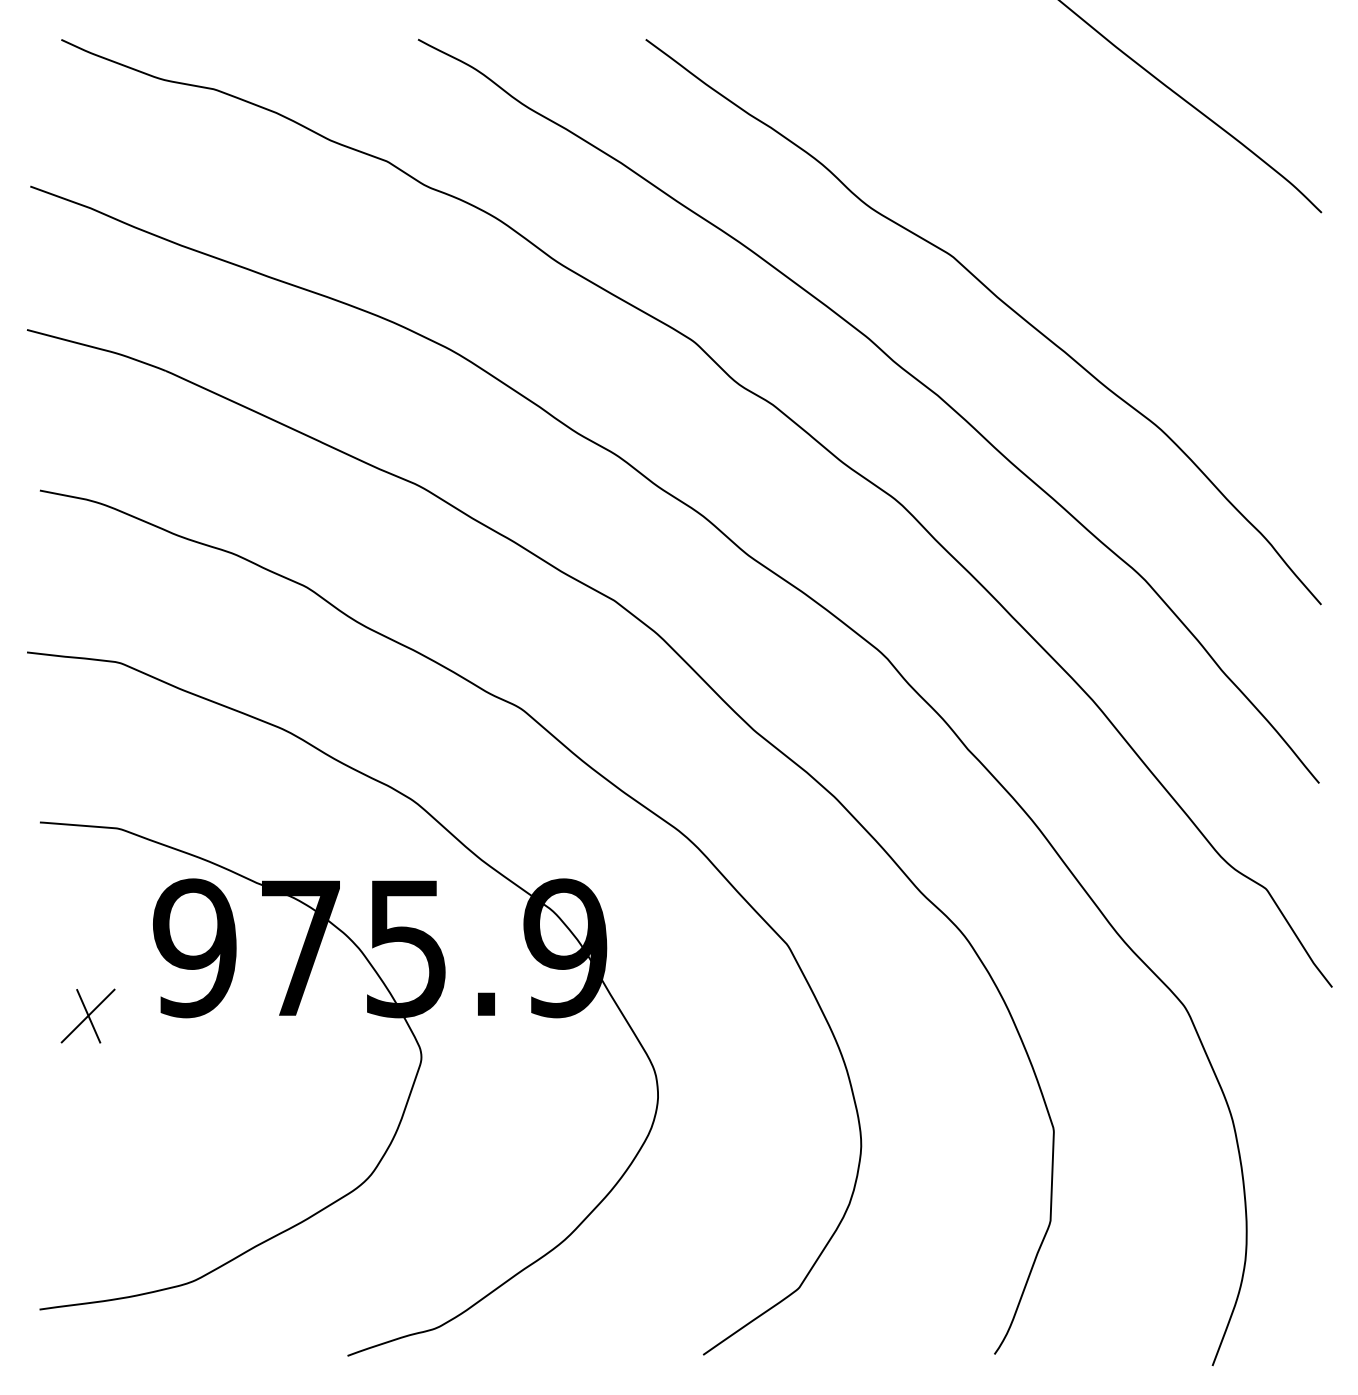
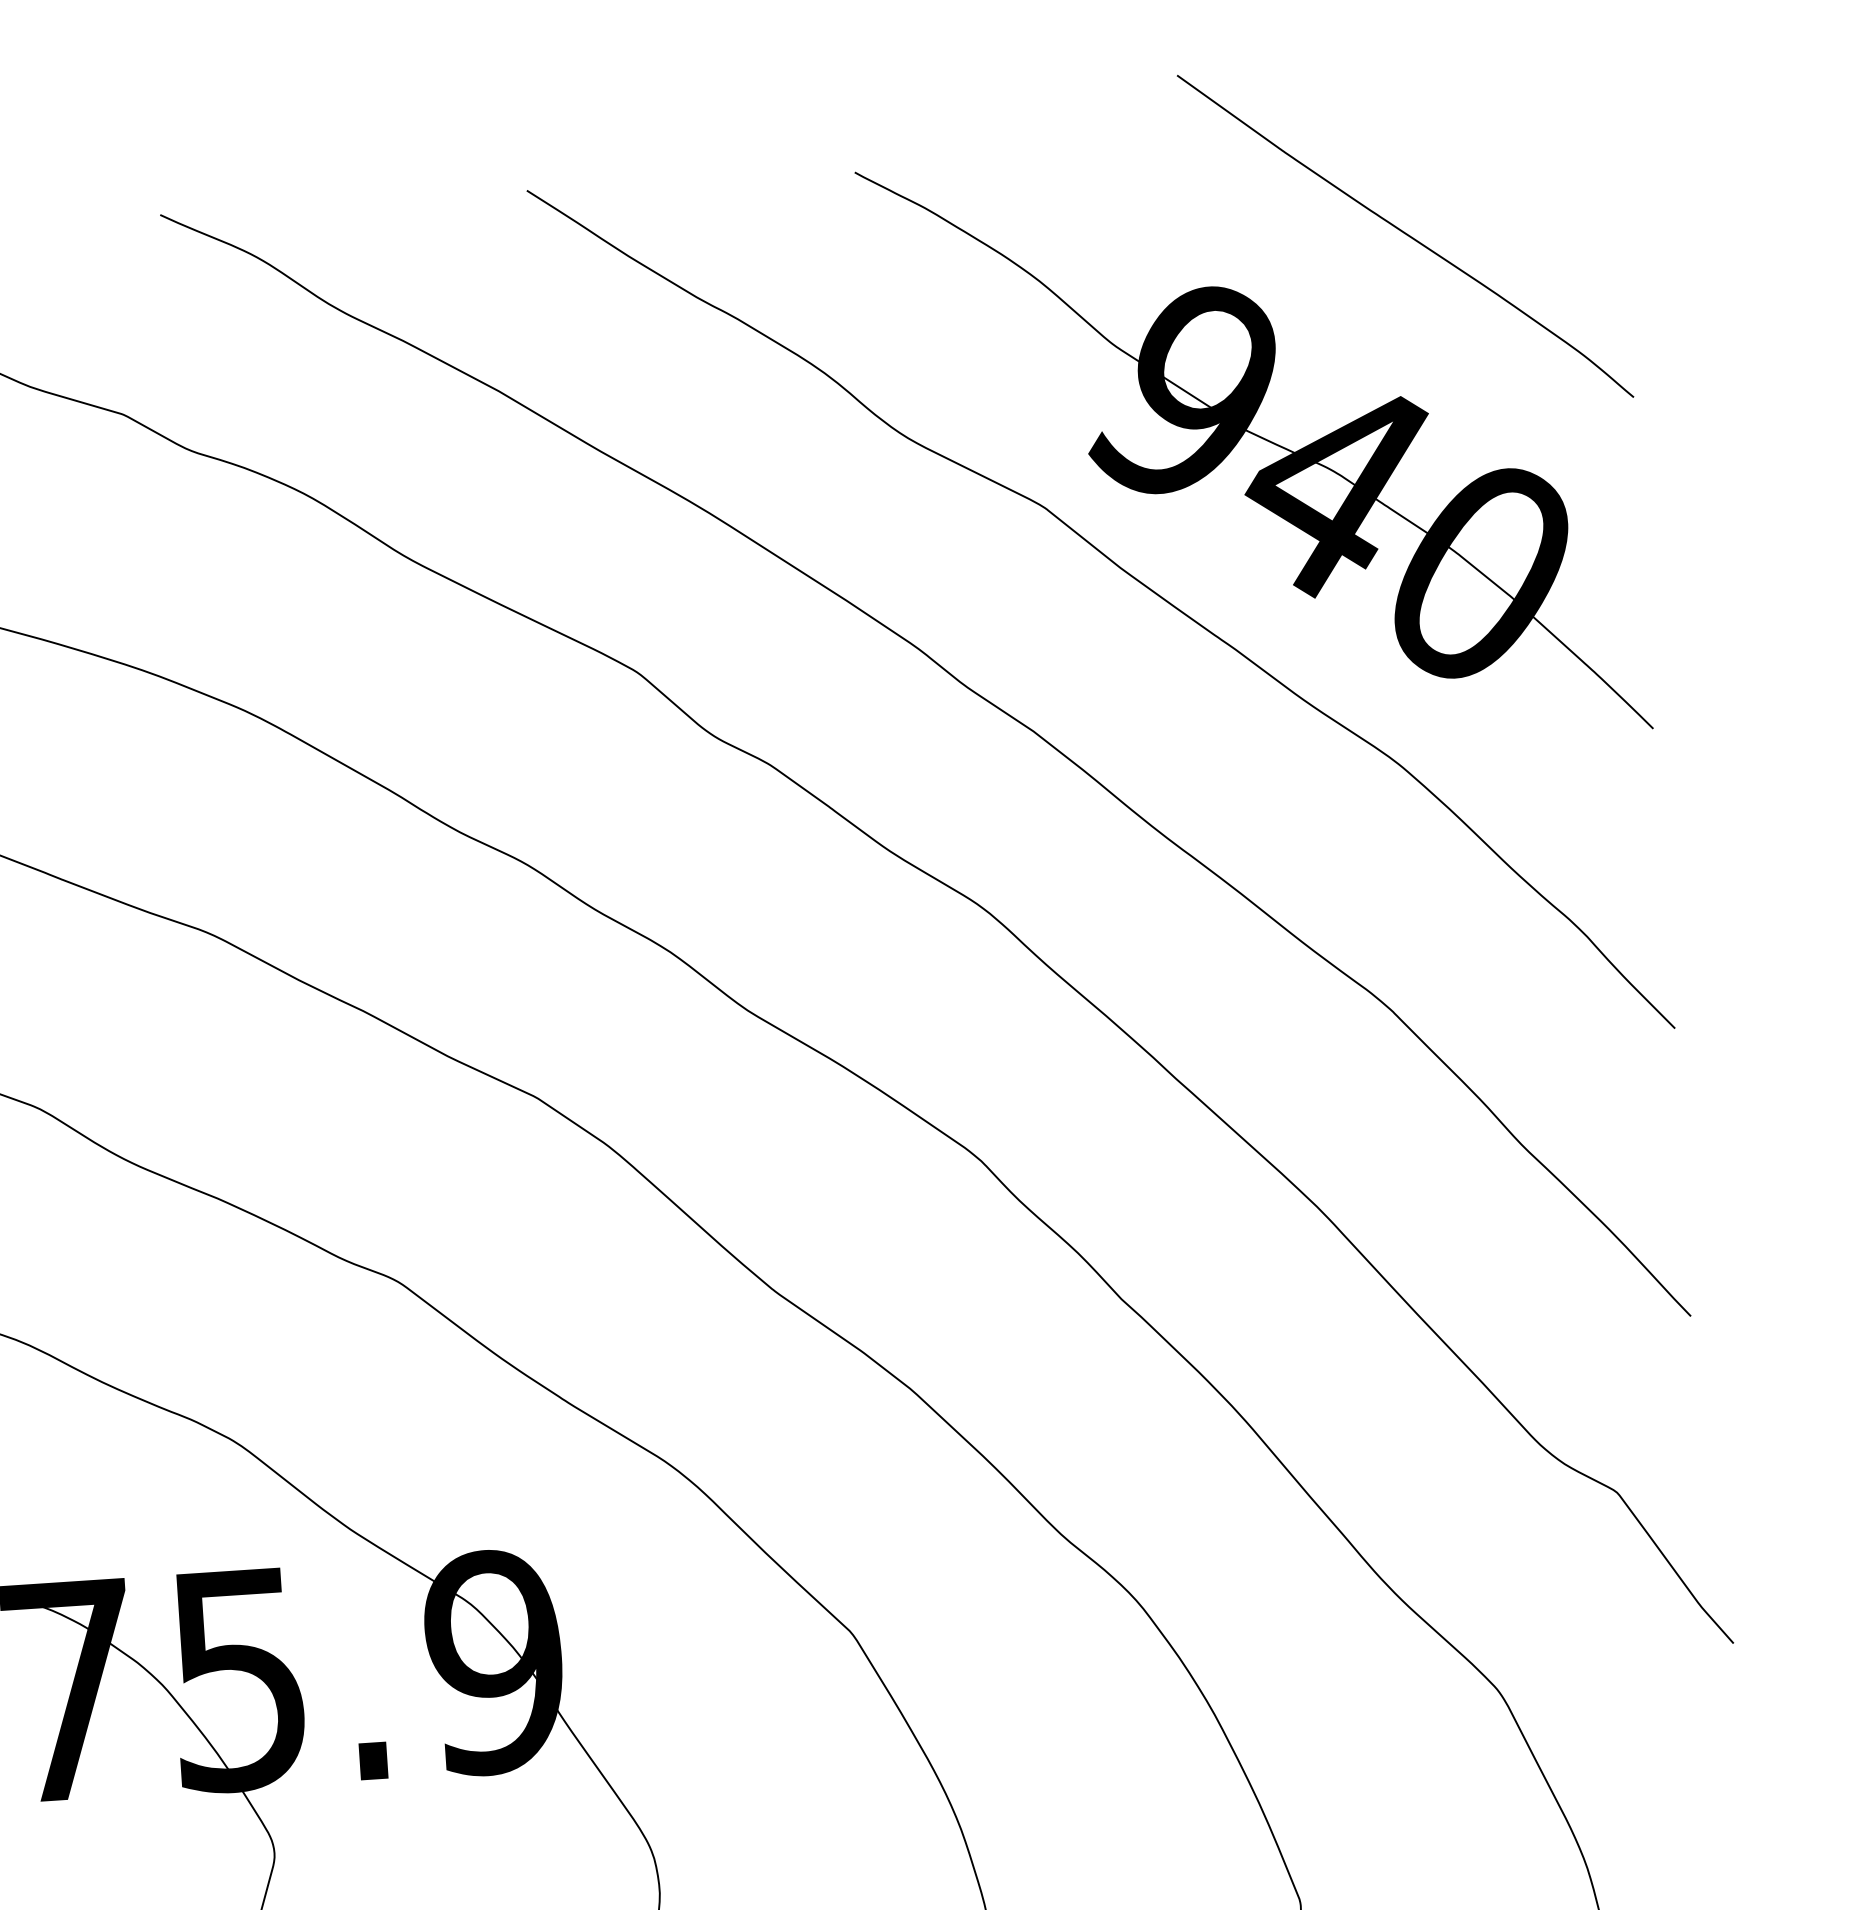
part: (1087, 222) -> (1257, 437), added

